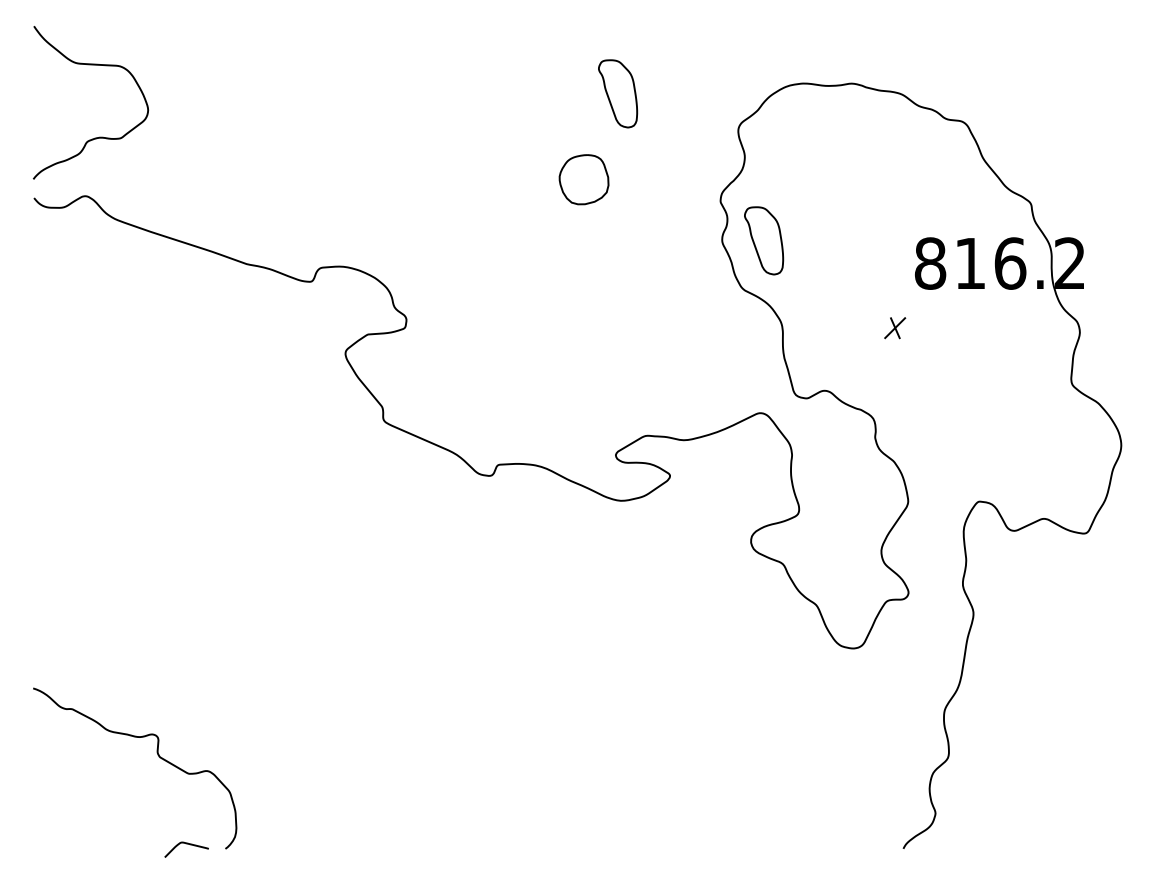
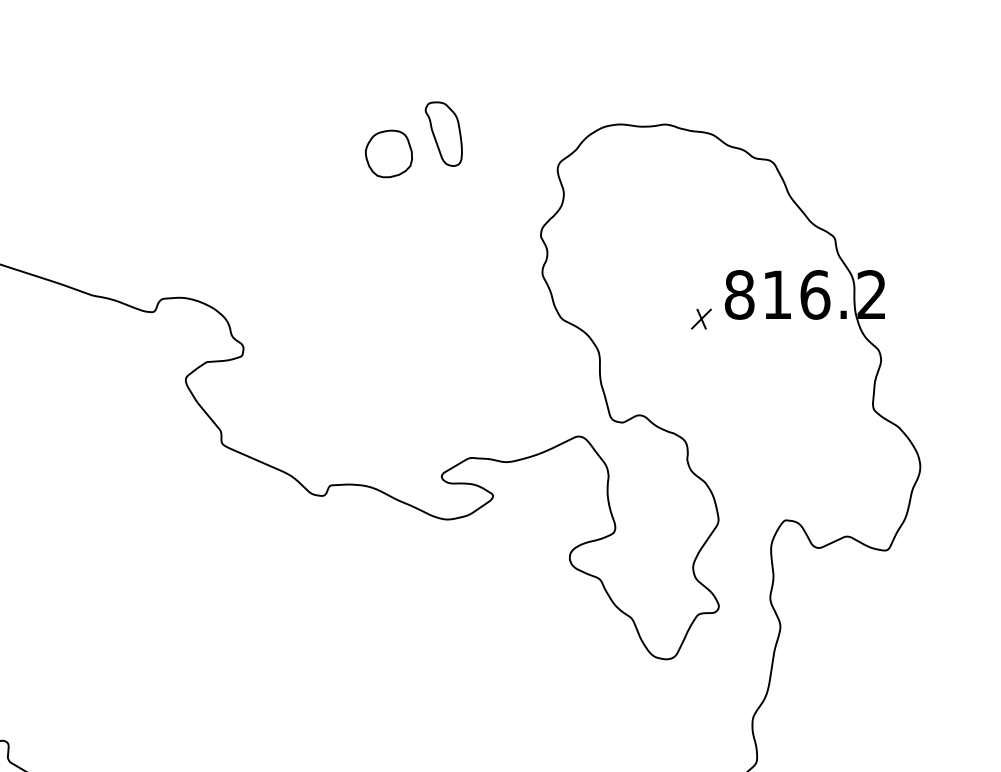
part: (583, 179) -> (388, 153), moved
part: (764, 240) -> (582, 273), removed
part: (895, 328) -> (701, 319), moved

